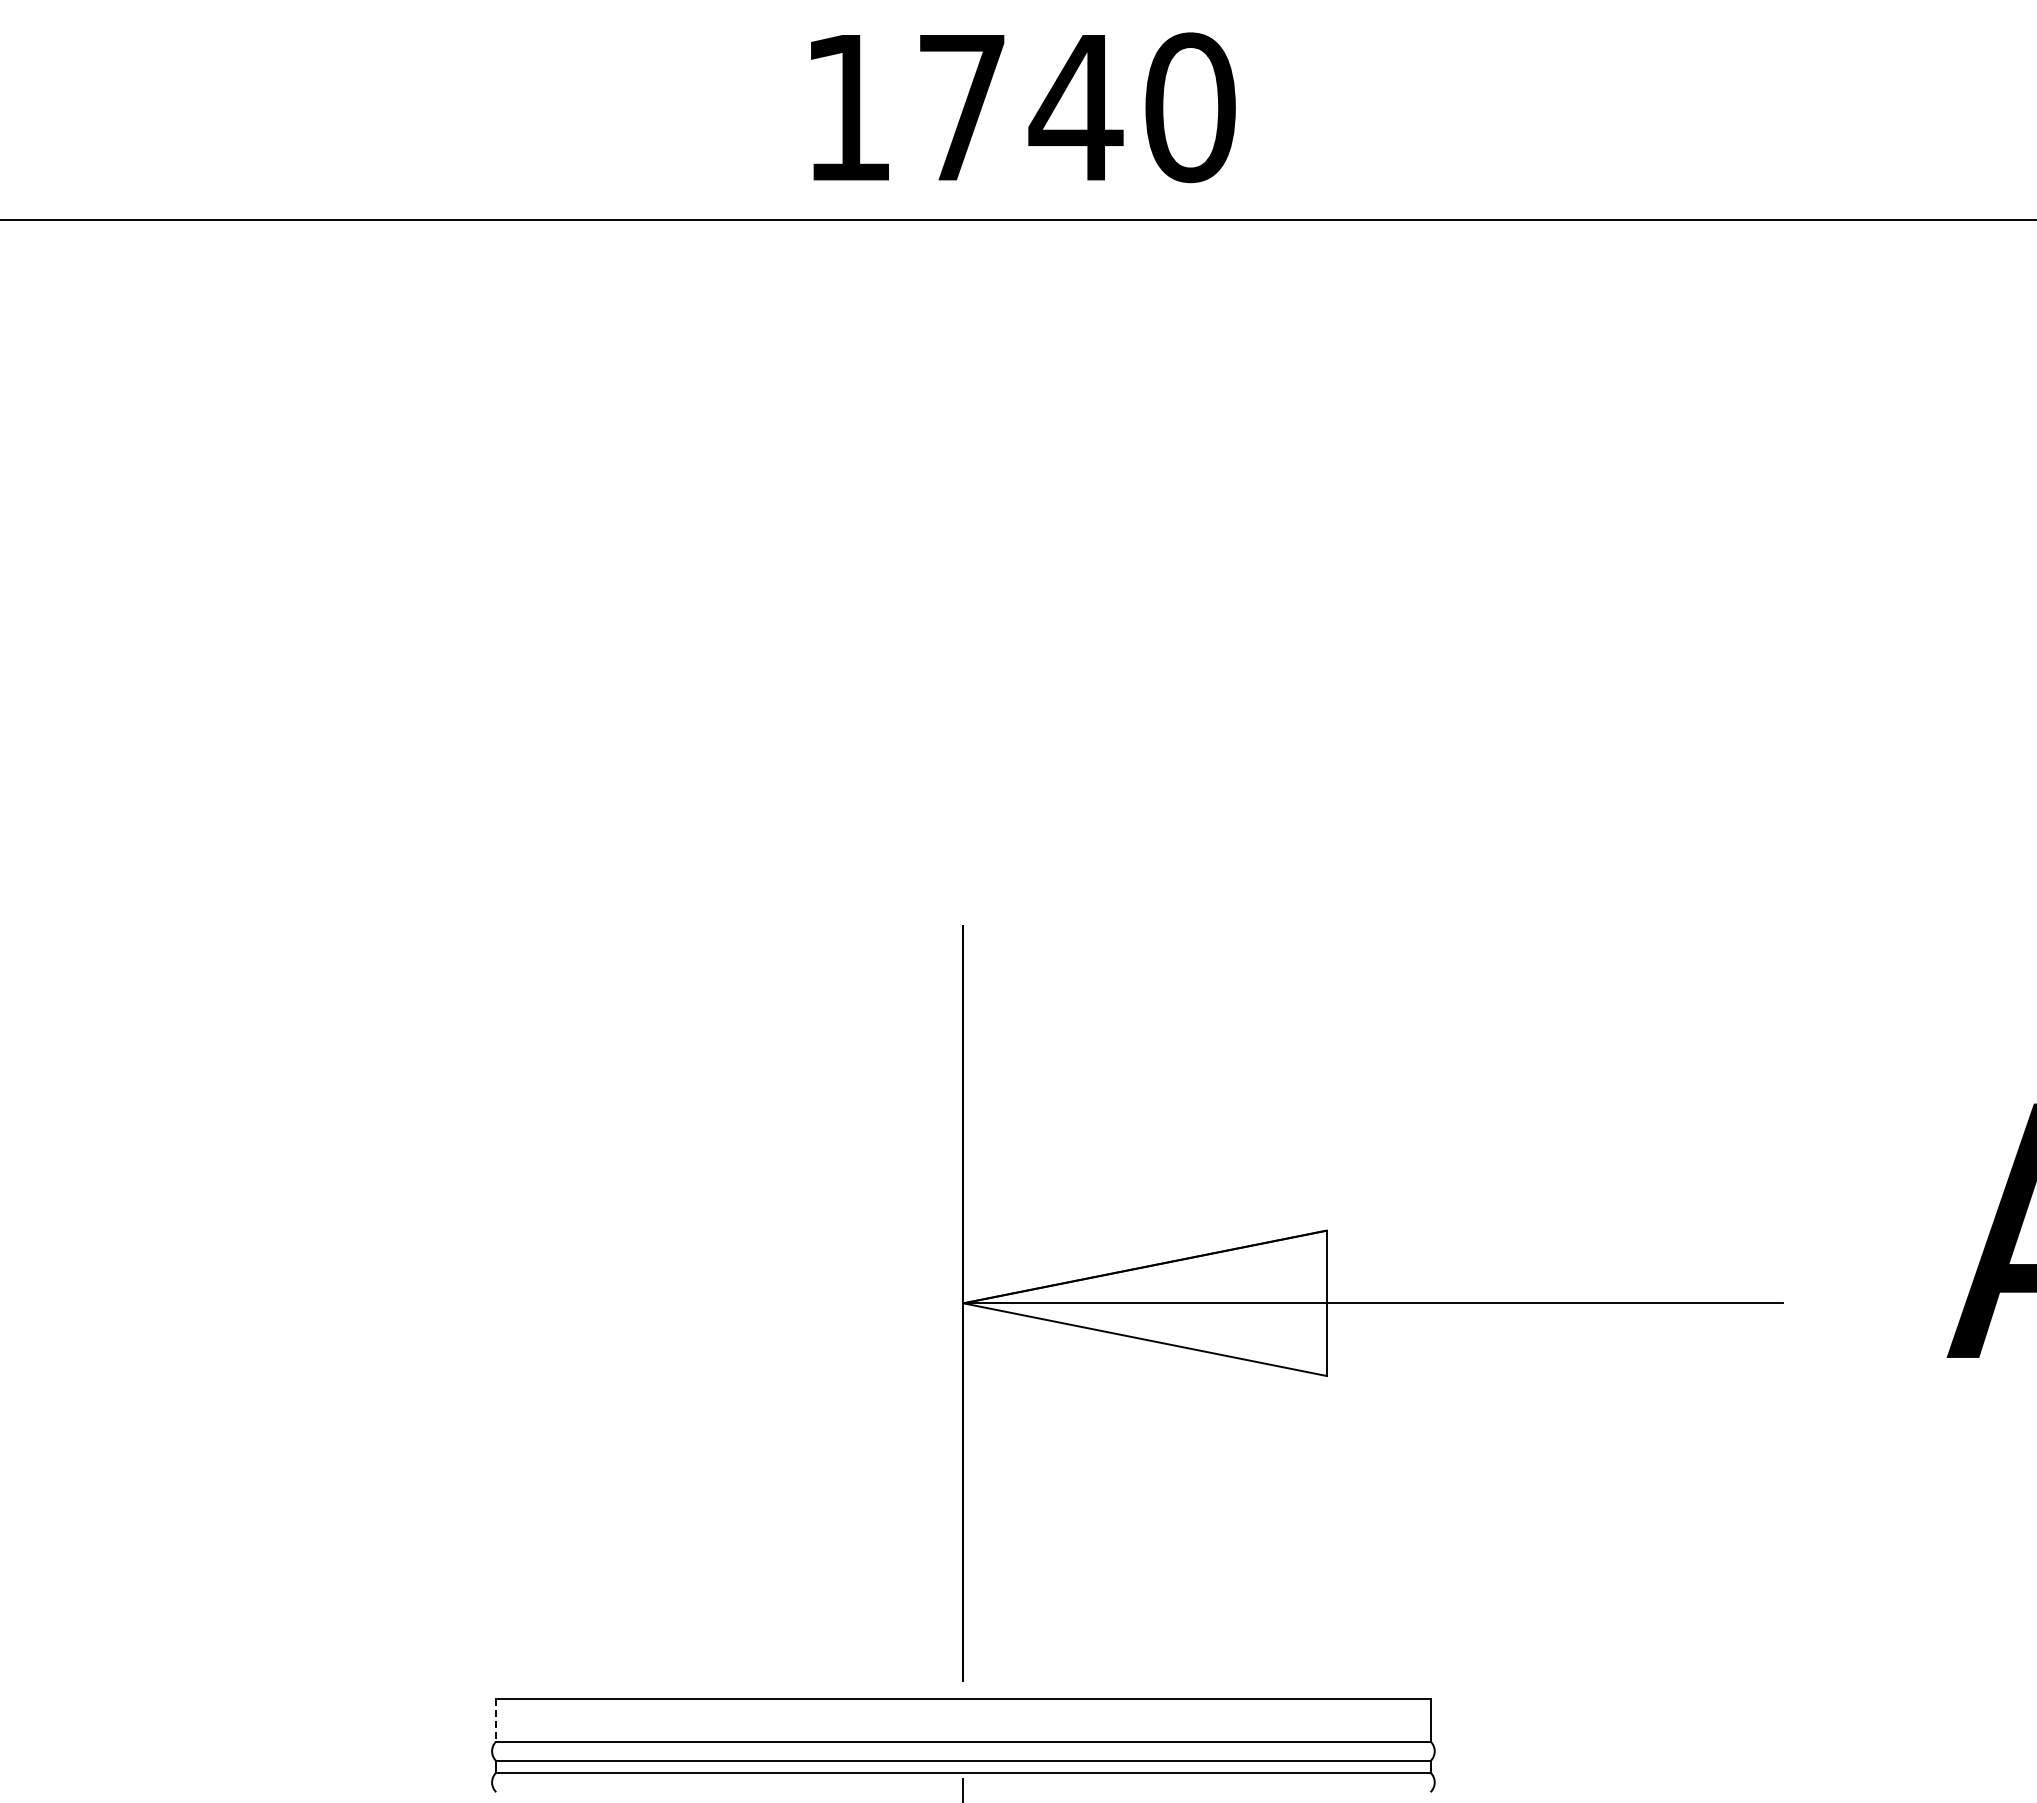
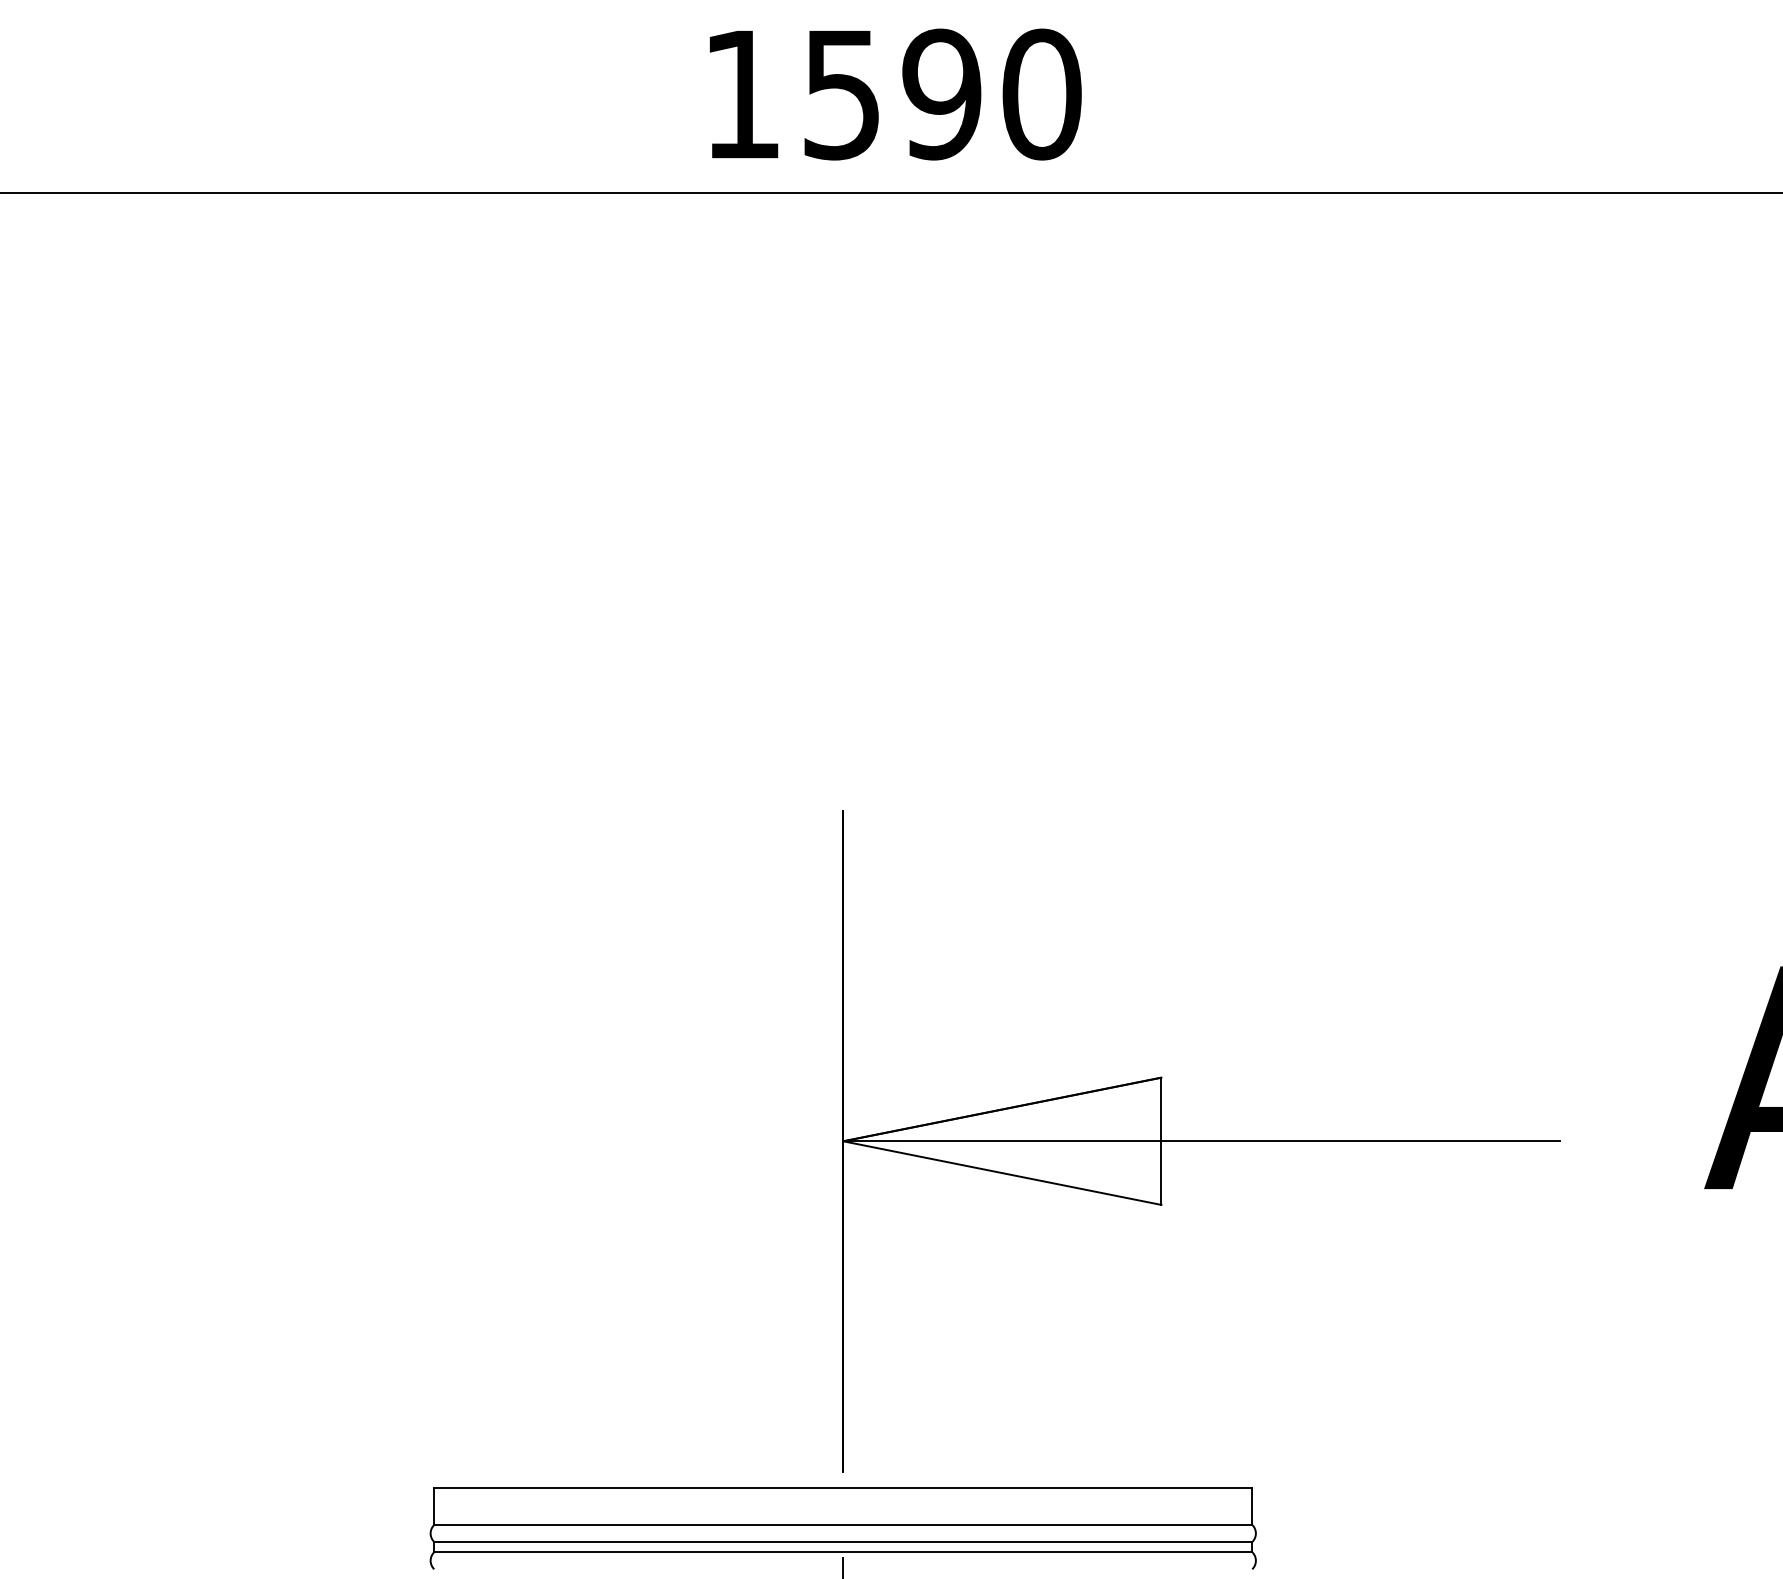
text: (1021, 107) -> (894, 94), 1740 -> 1590
line: (496, 1720) -> (434, 1506), dashed -> solid

